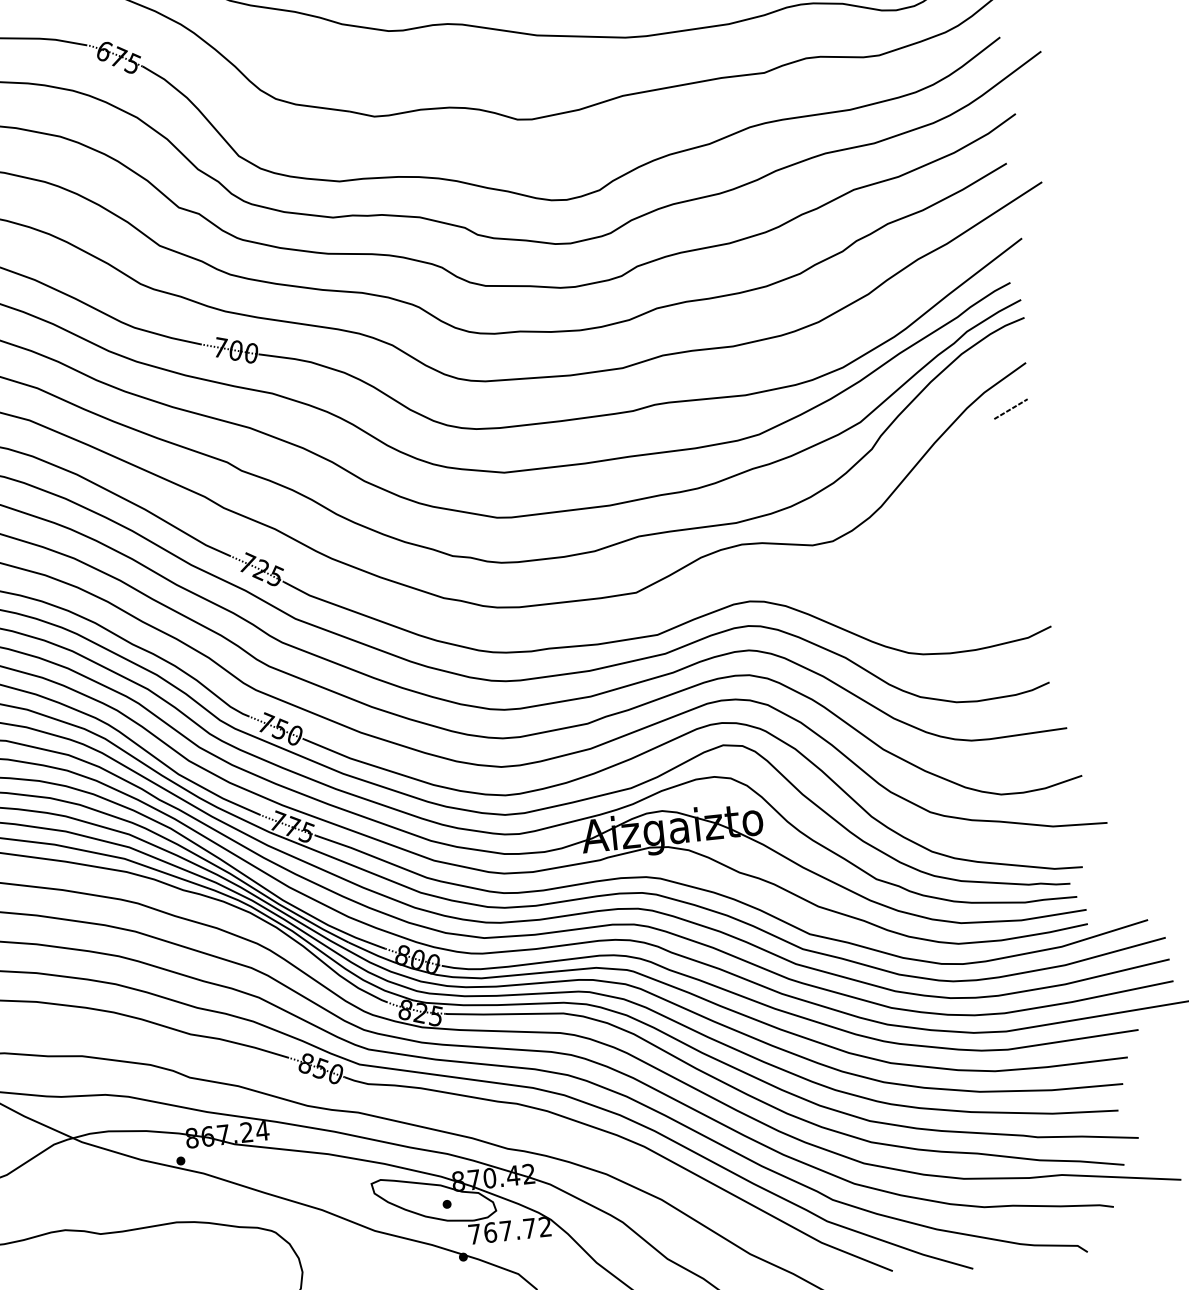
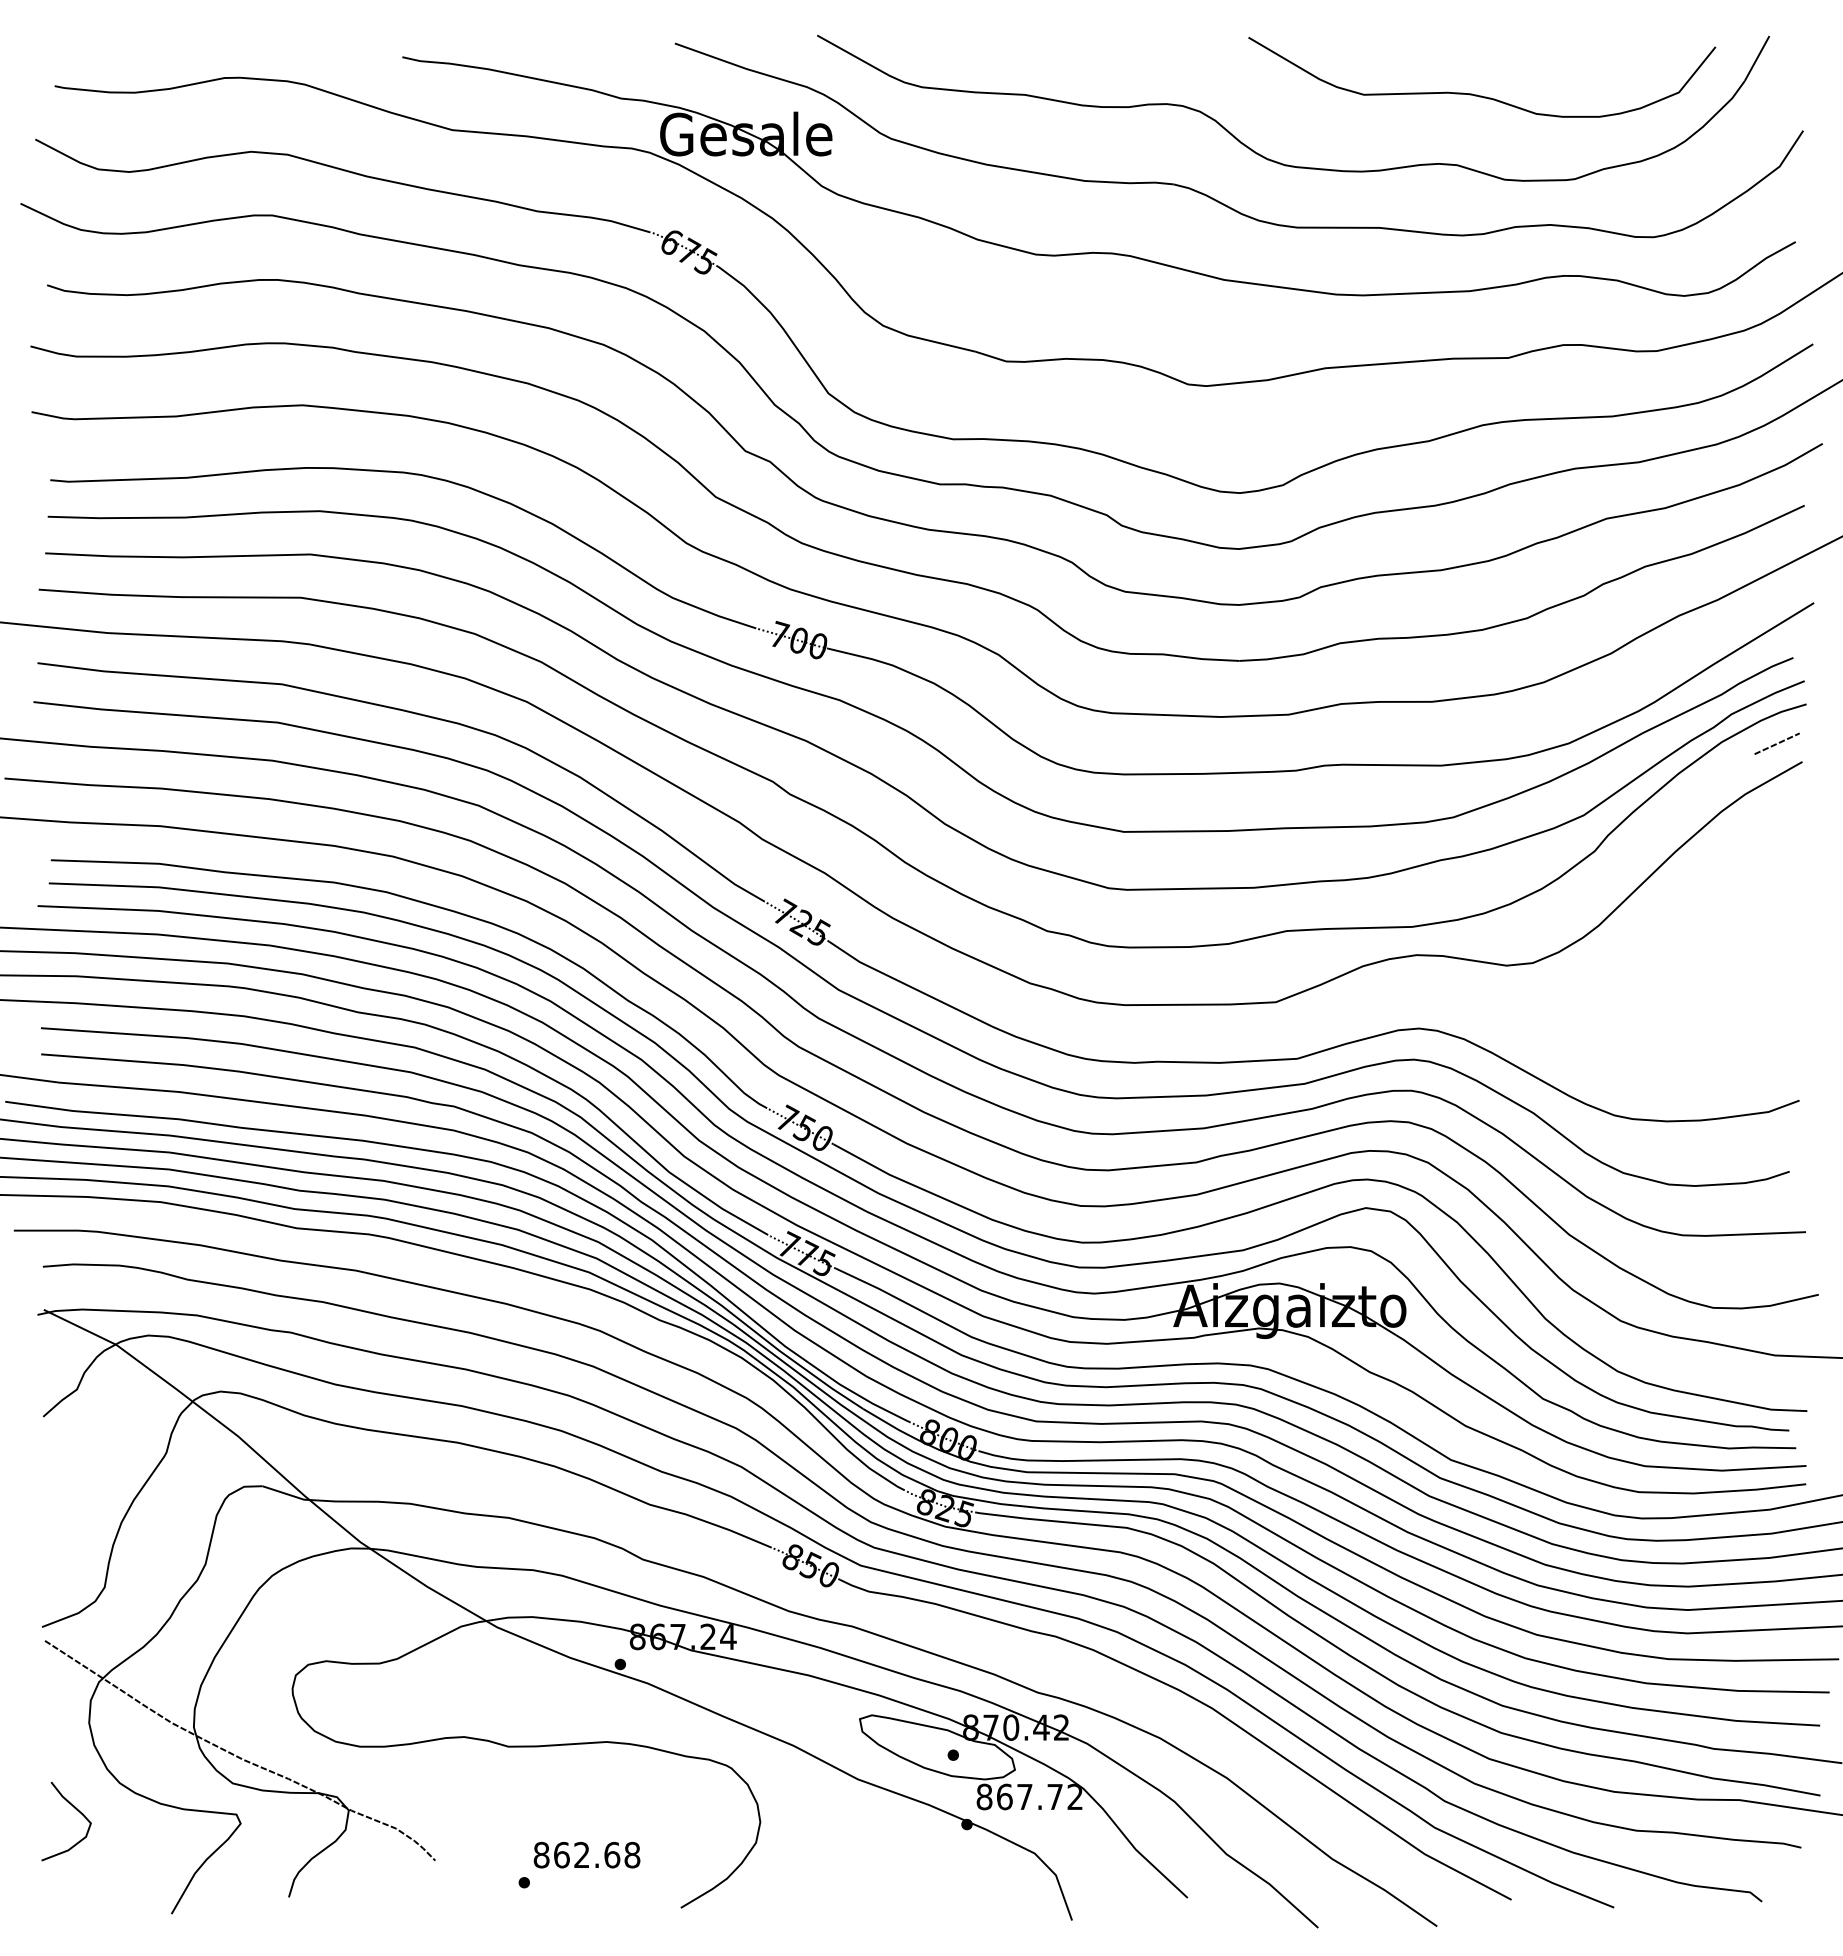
line: (1010, 408) -> (1776, 743), moved
text: (474, 1233) -> (984, 1796), 767.72 -> 867.72

